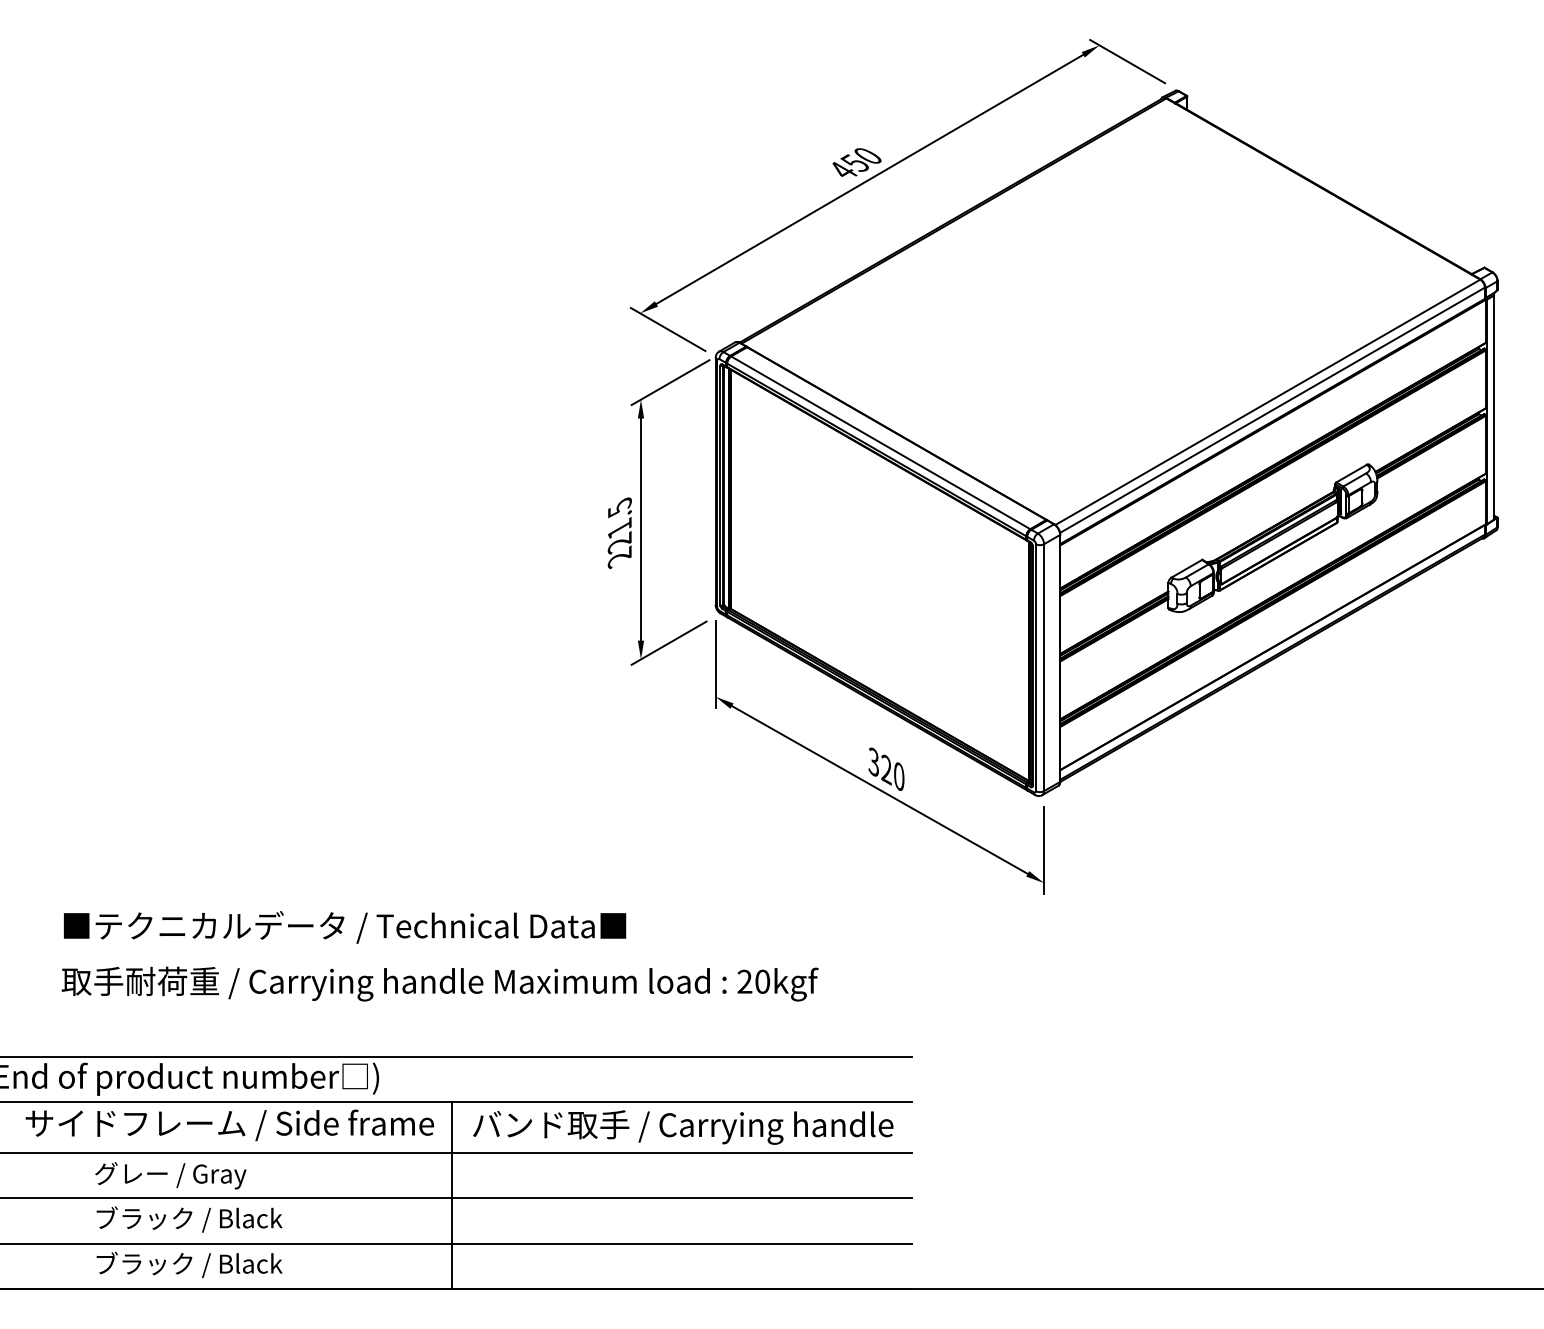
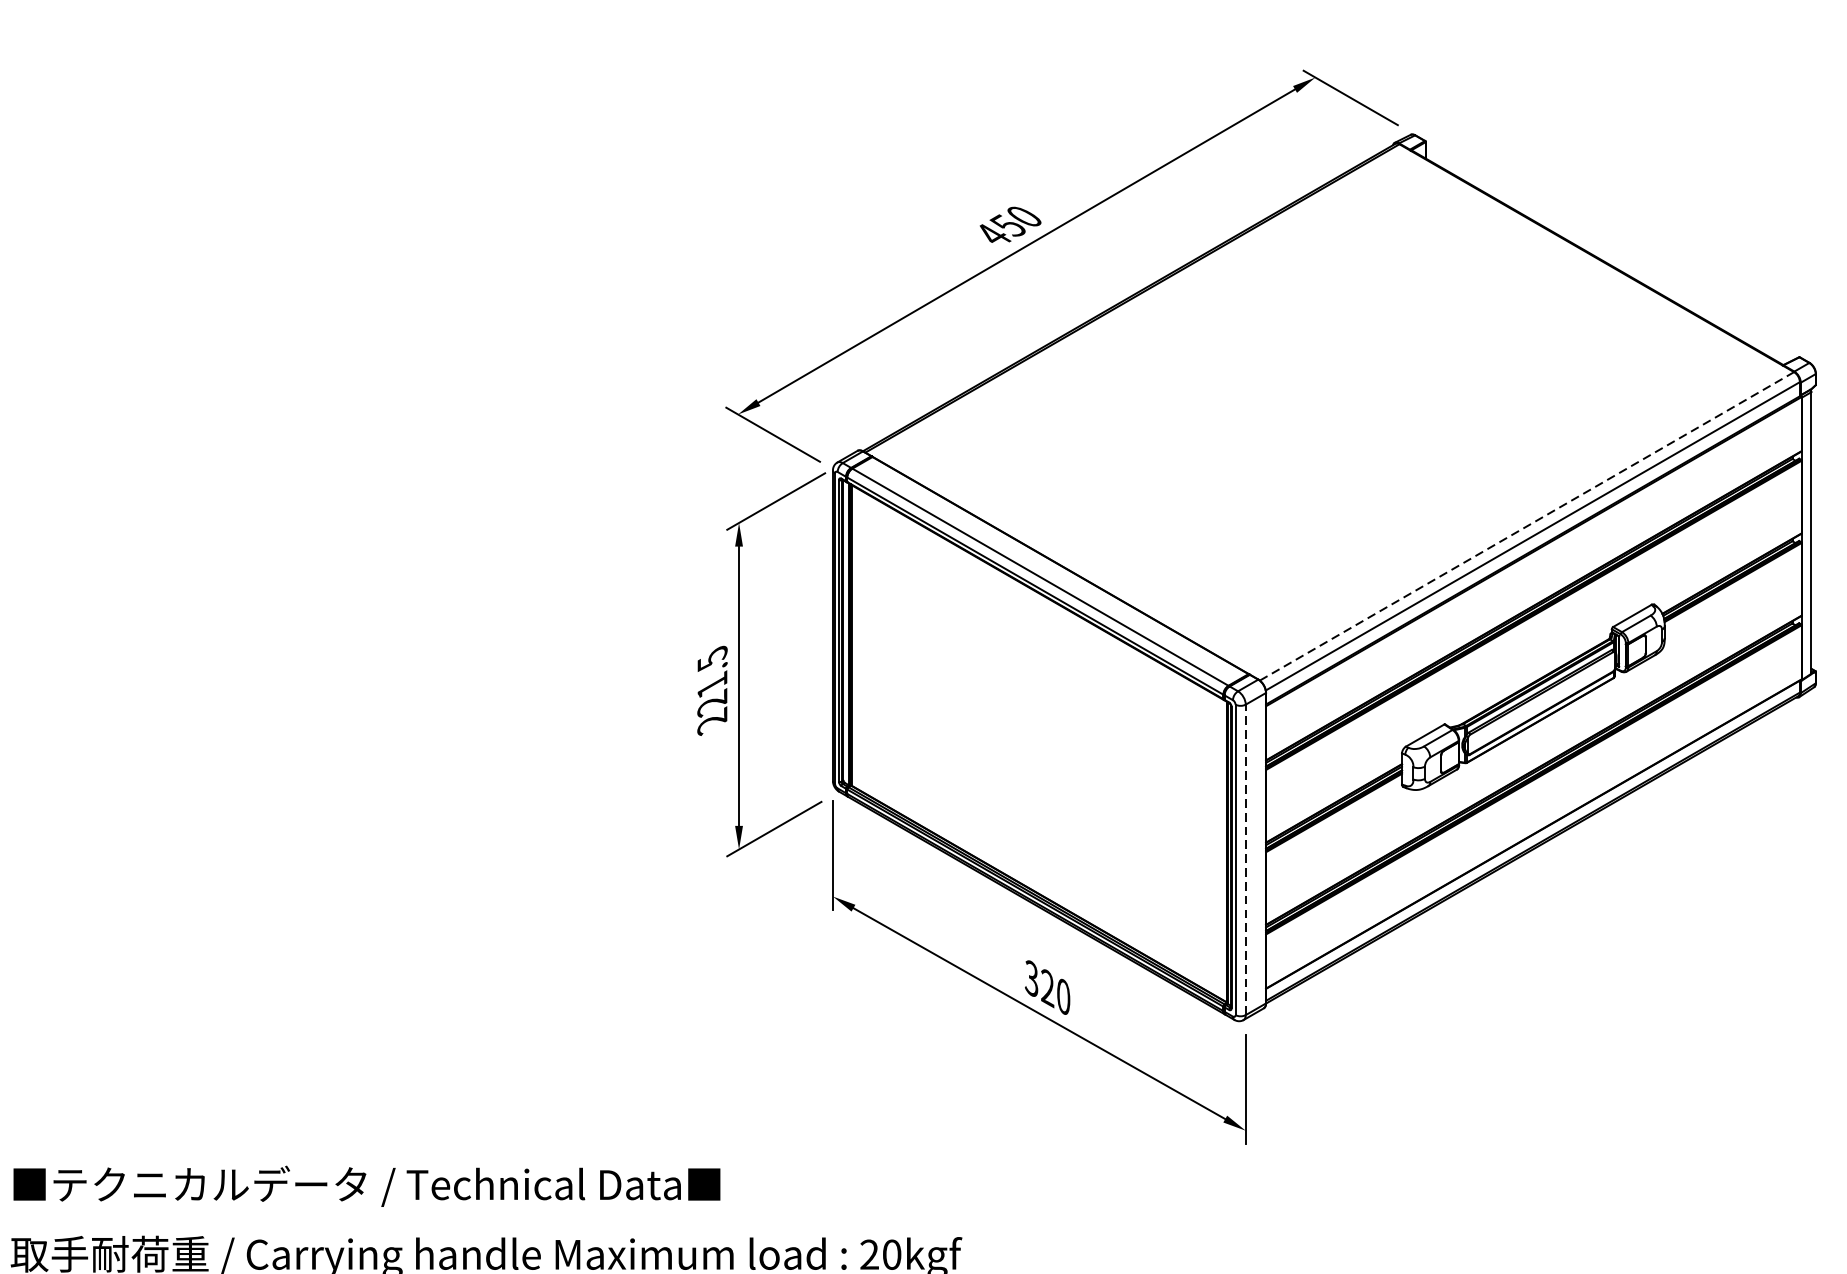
line: (1268, 402) -> (1527, 526), solid -> dashed
line: (1044, 667) -> (1246, 859), solid -> dashed

